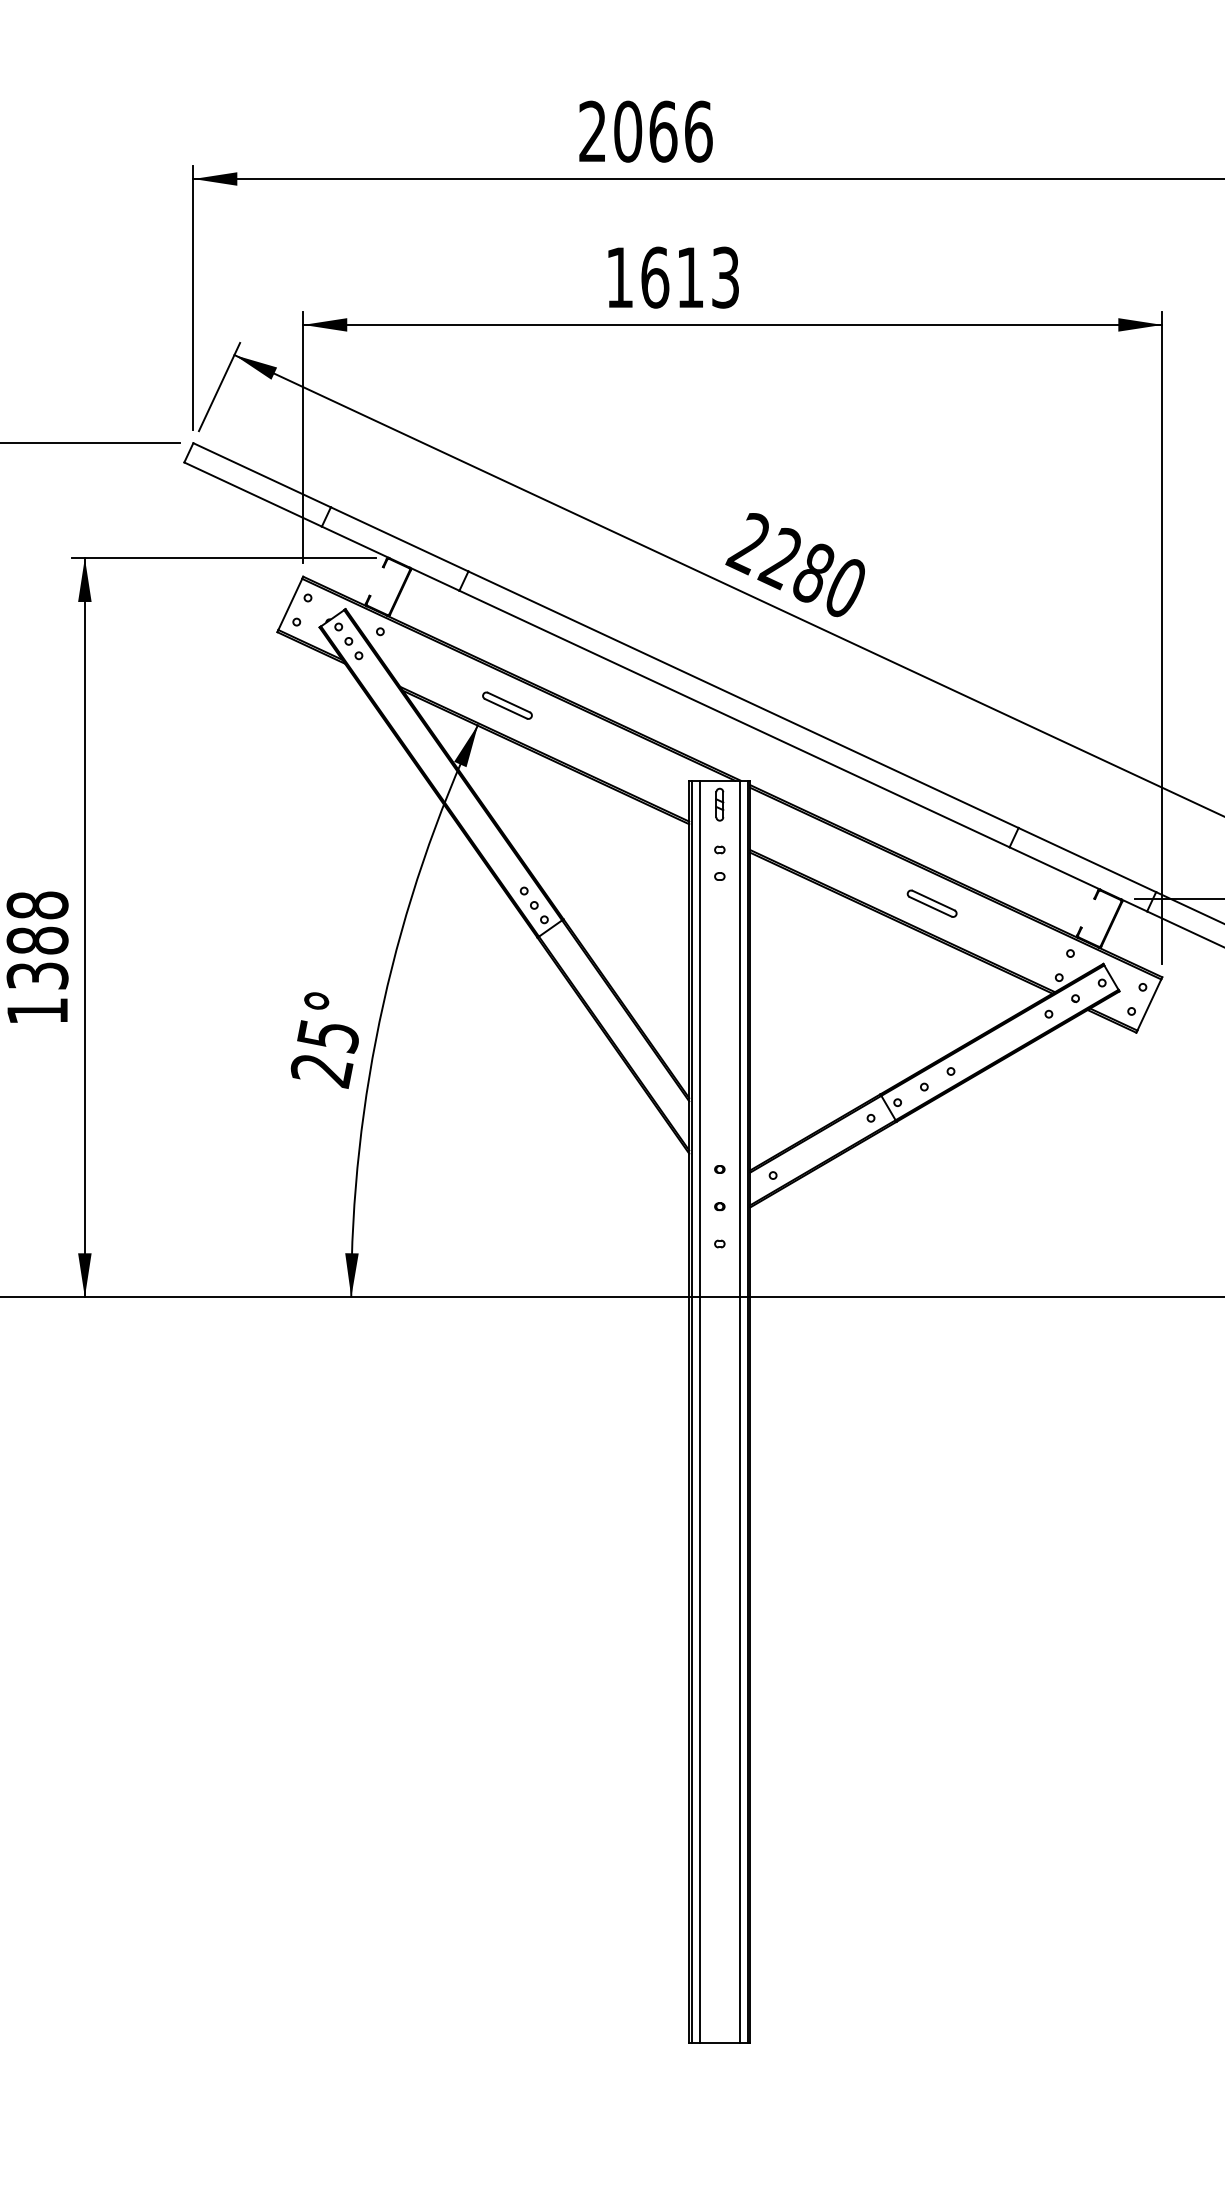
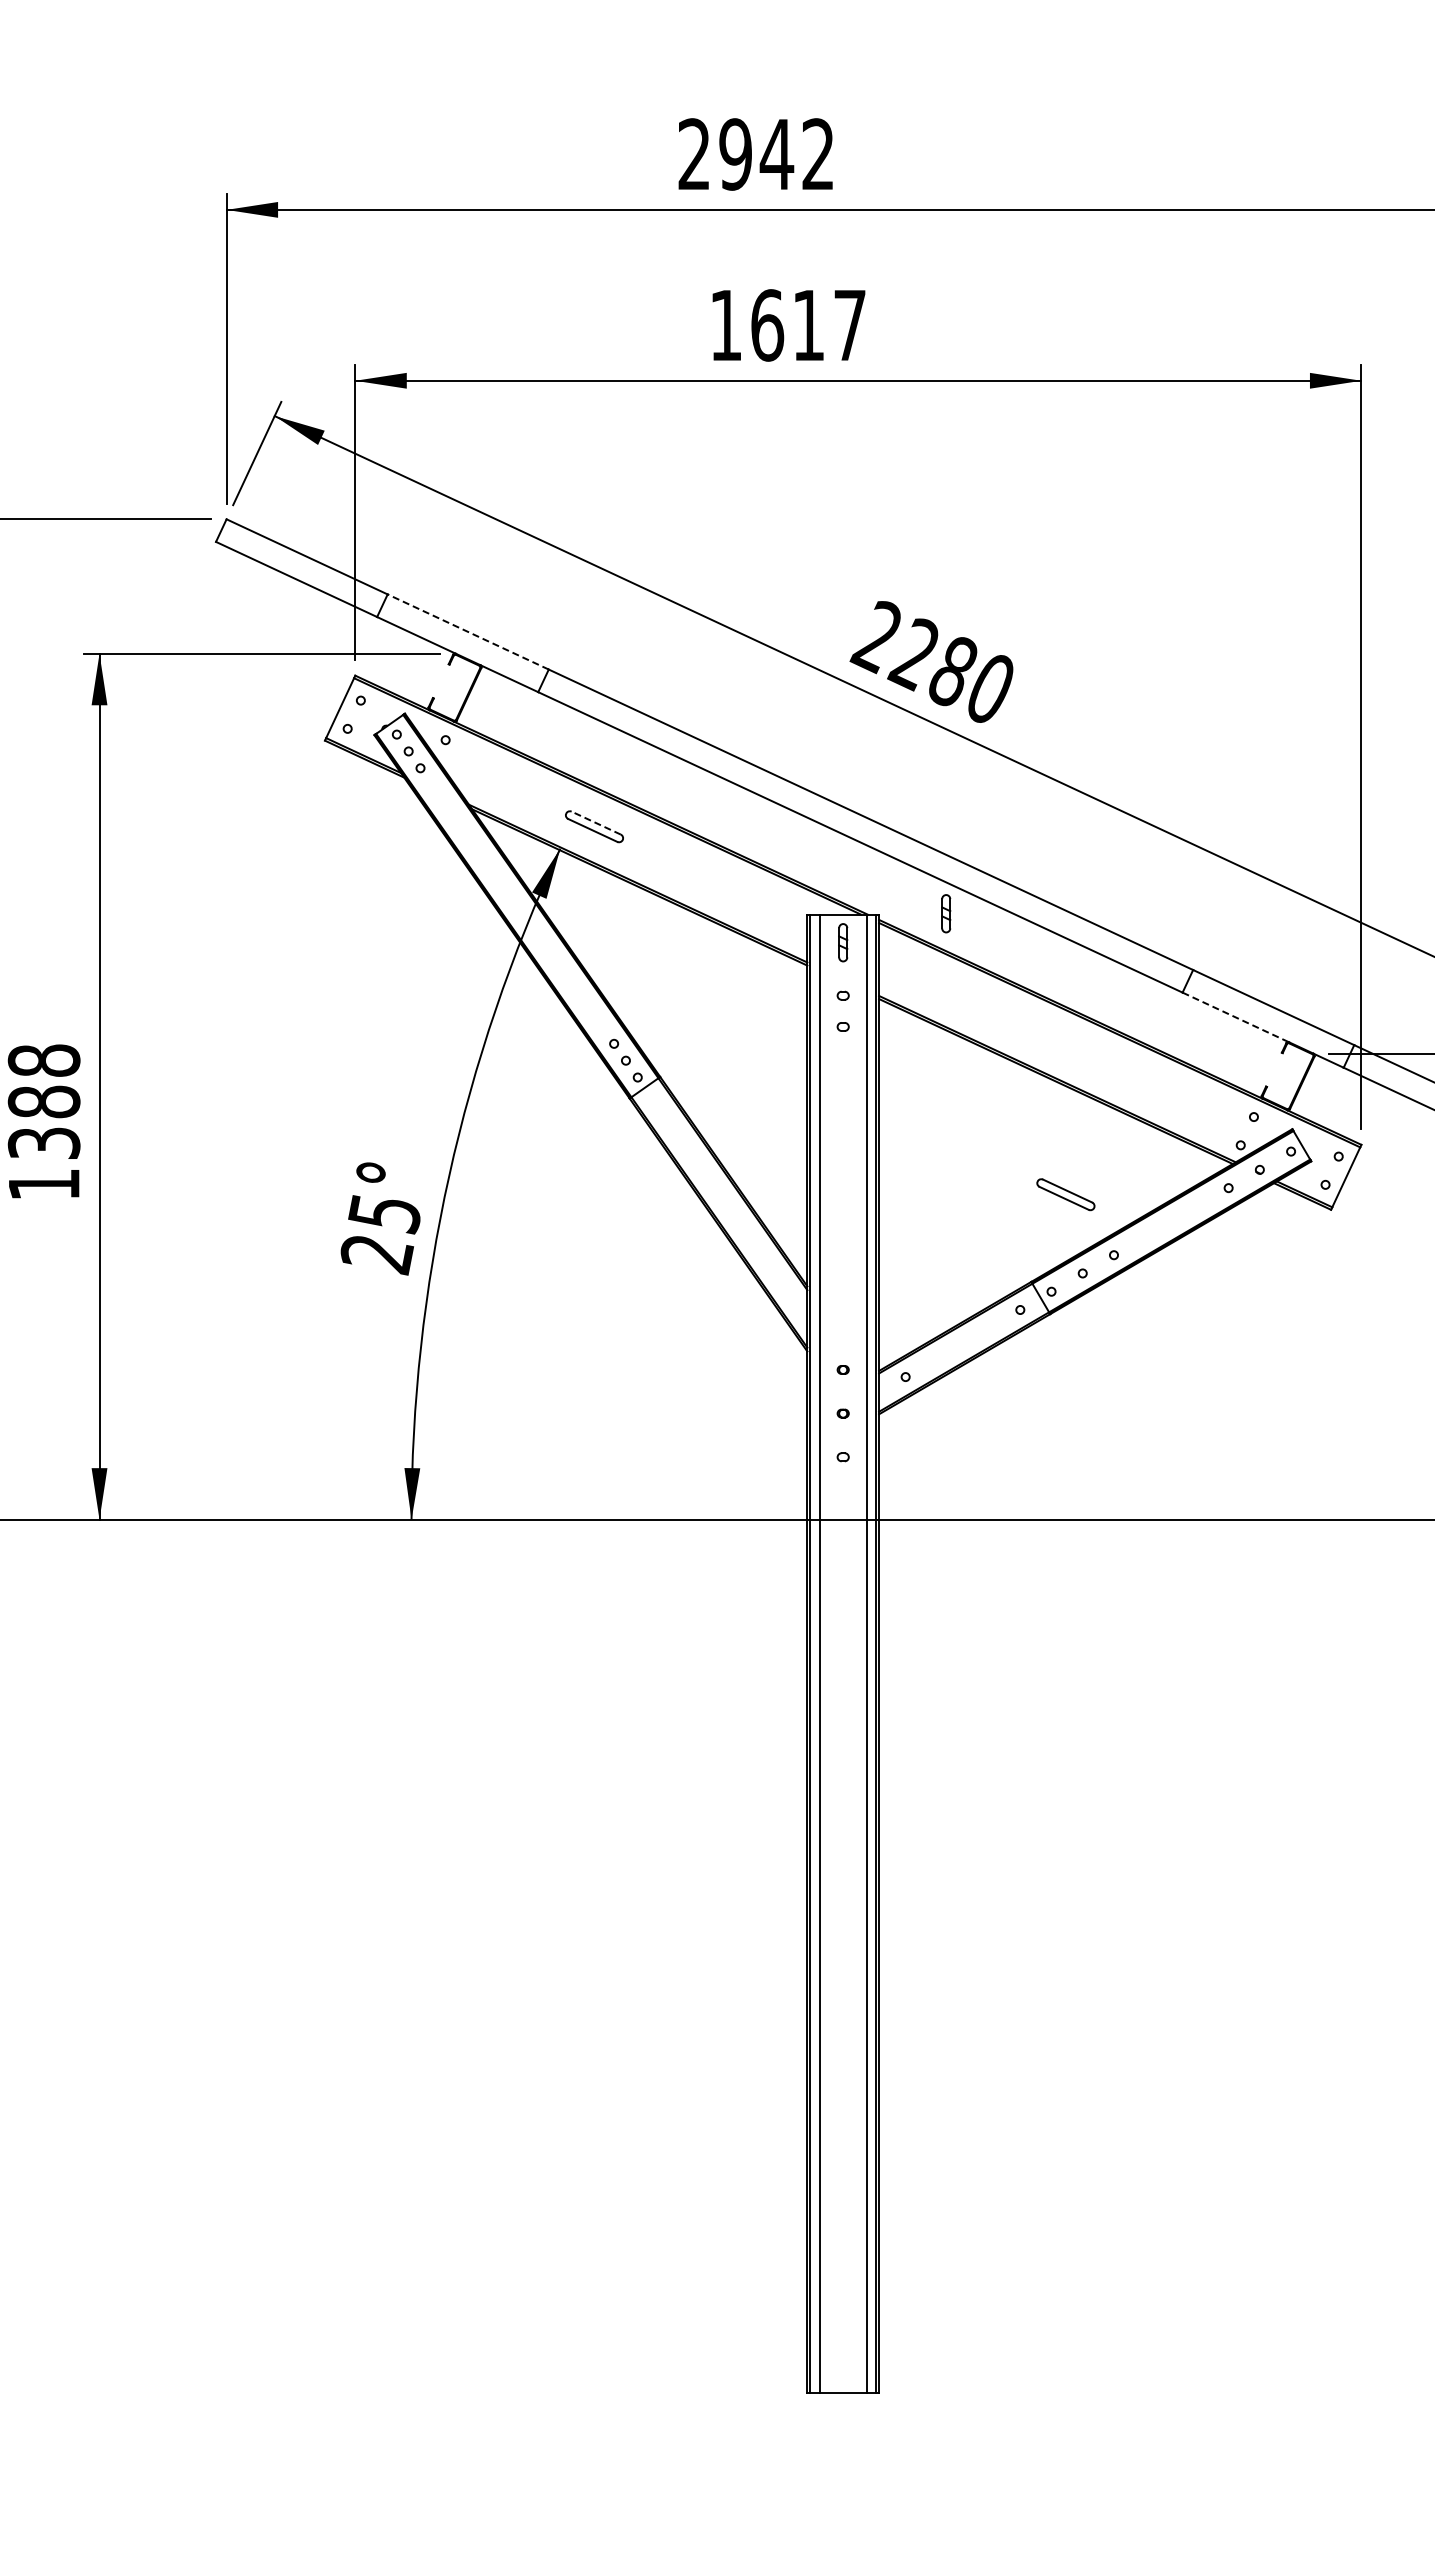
text: (663, 131) -> (777, 154), 2066 -> 2942
text: (725, 277) -> (849, 325), 1613 -> 1617
line: (399, 538) -> (468, 631), solid -> dashed
line: (508, 702) -> (595, 822), solid -> dashed
part: (808, 779) -> (946, 913), added
line: (1054, 868) -> (1235, 1017), solid -> dashed
part: (931, 903) -> (1065, 1194), moved

